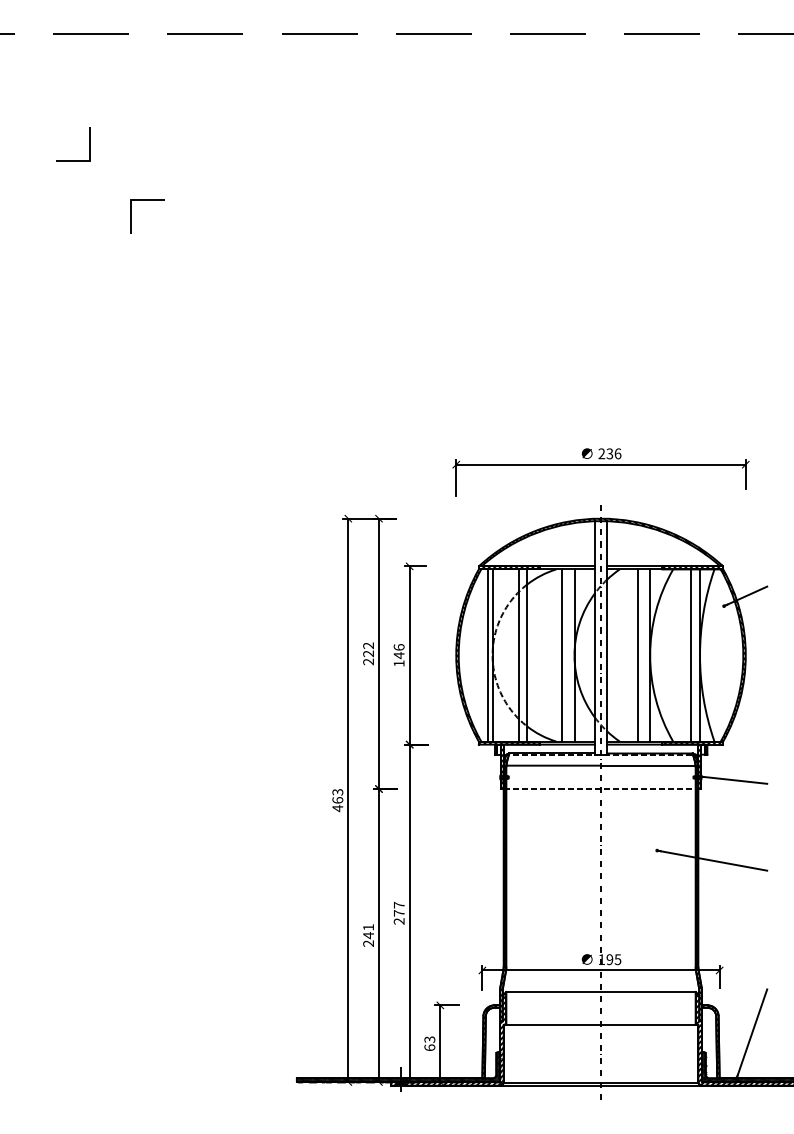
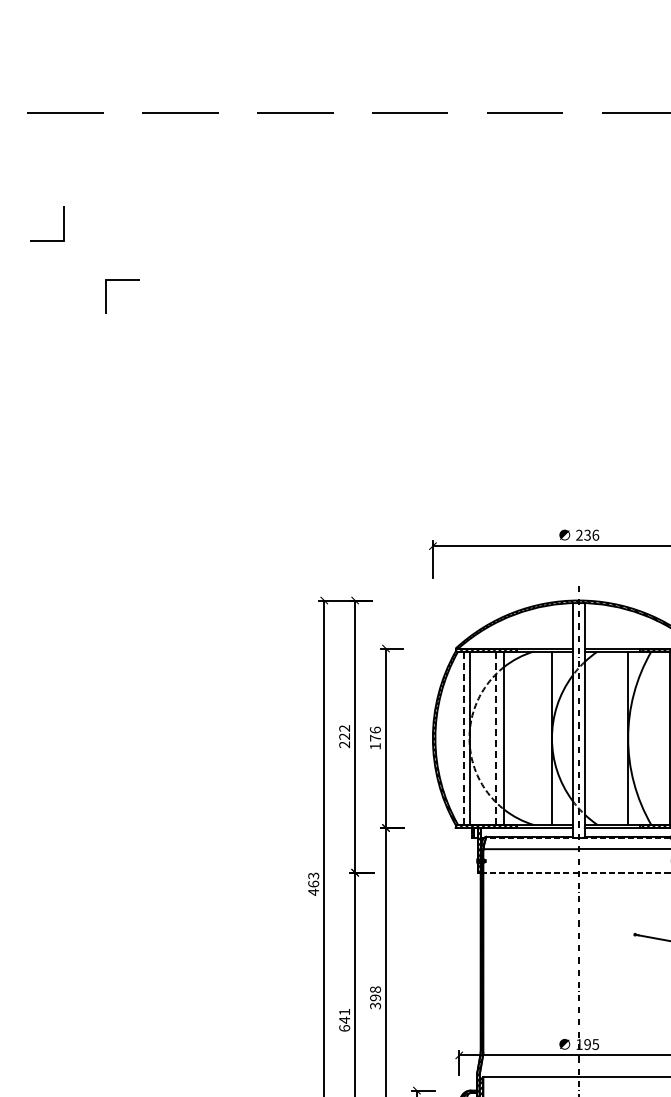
text: (398, 655) -> (374, 738), 146 -> 176
line: (562, 655) -> (539, 738), removed
line: (638, 655) -> (616, 738), removed
line: (487, 656) -> (464, 739), solid -> dashed
line: (518, 656) -> (495, 739), solid -> dashed
text: (398, 912) -> (374, 997), 277 -> 398
text: (368, 943) -> (344, 1028), 241 -> 641

